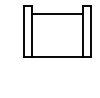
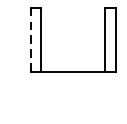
line: (57, 14) -> (72, 18), removed
line: (23, 31) -> (29, 39), solid -> dashed

